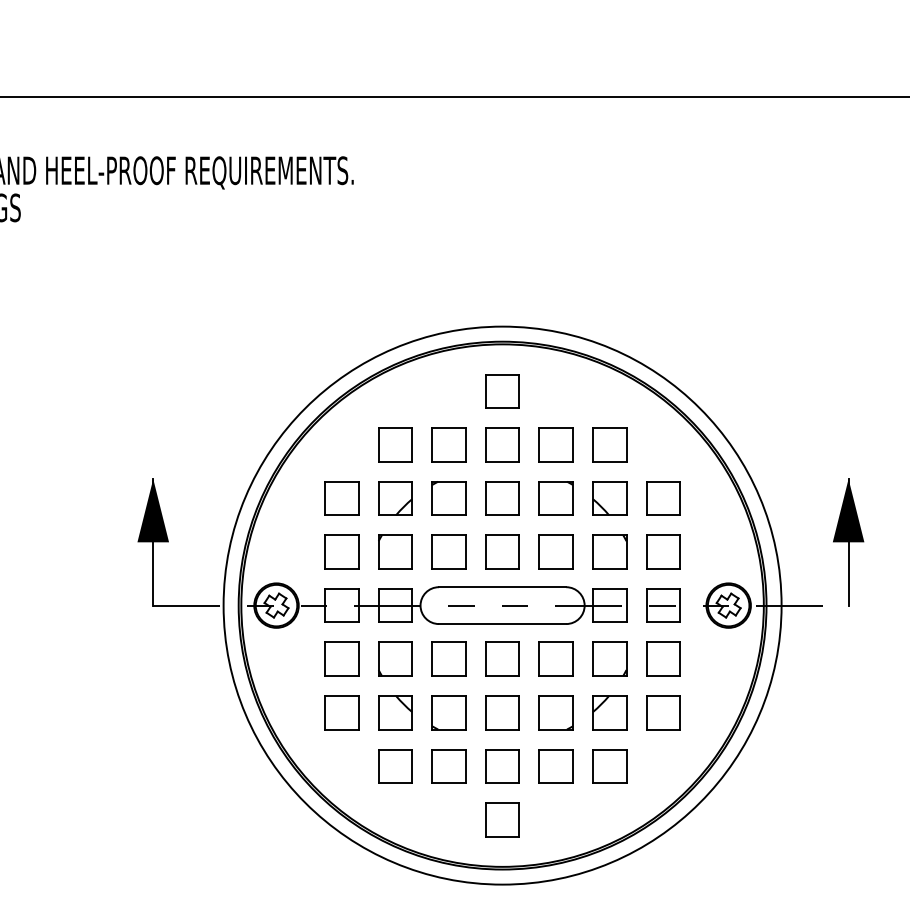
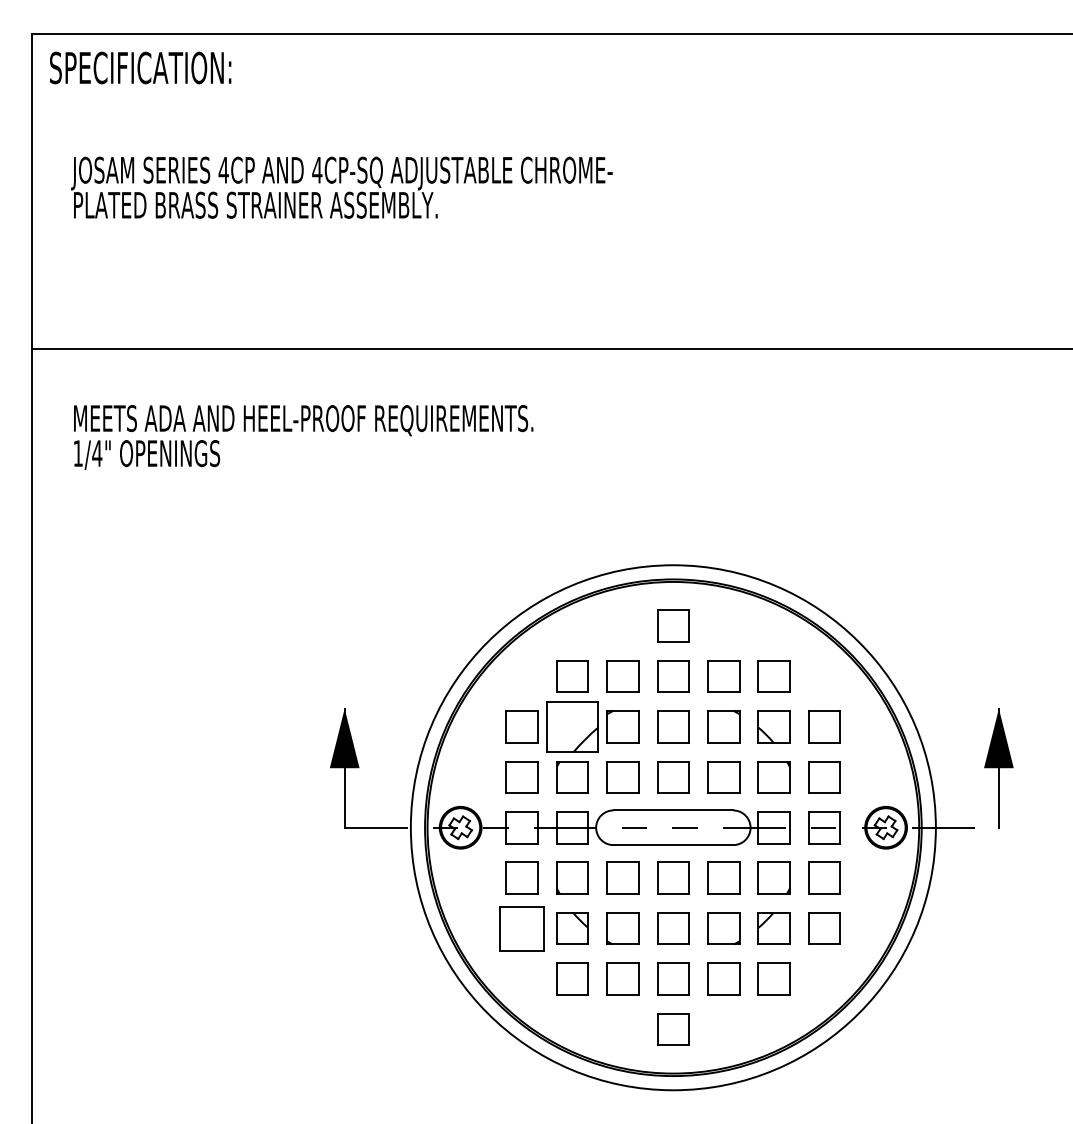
part: (395, 497) -> (572, 726), size x1.6
part: (341, 712) -> (521, 928), size x1.4

